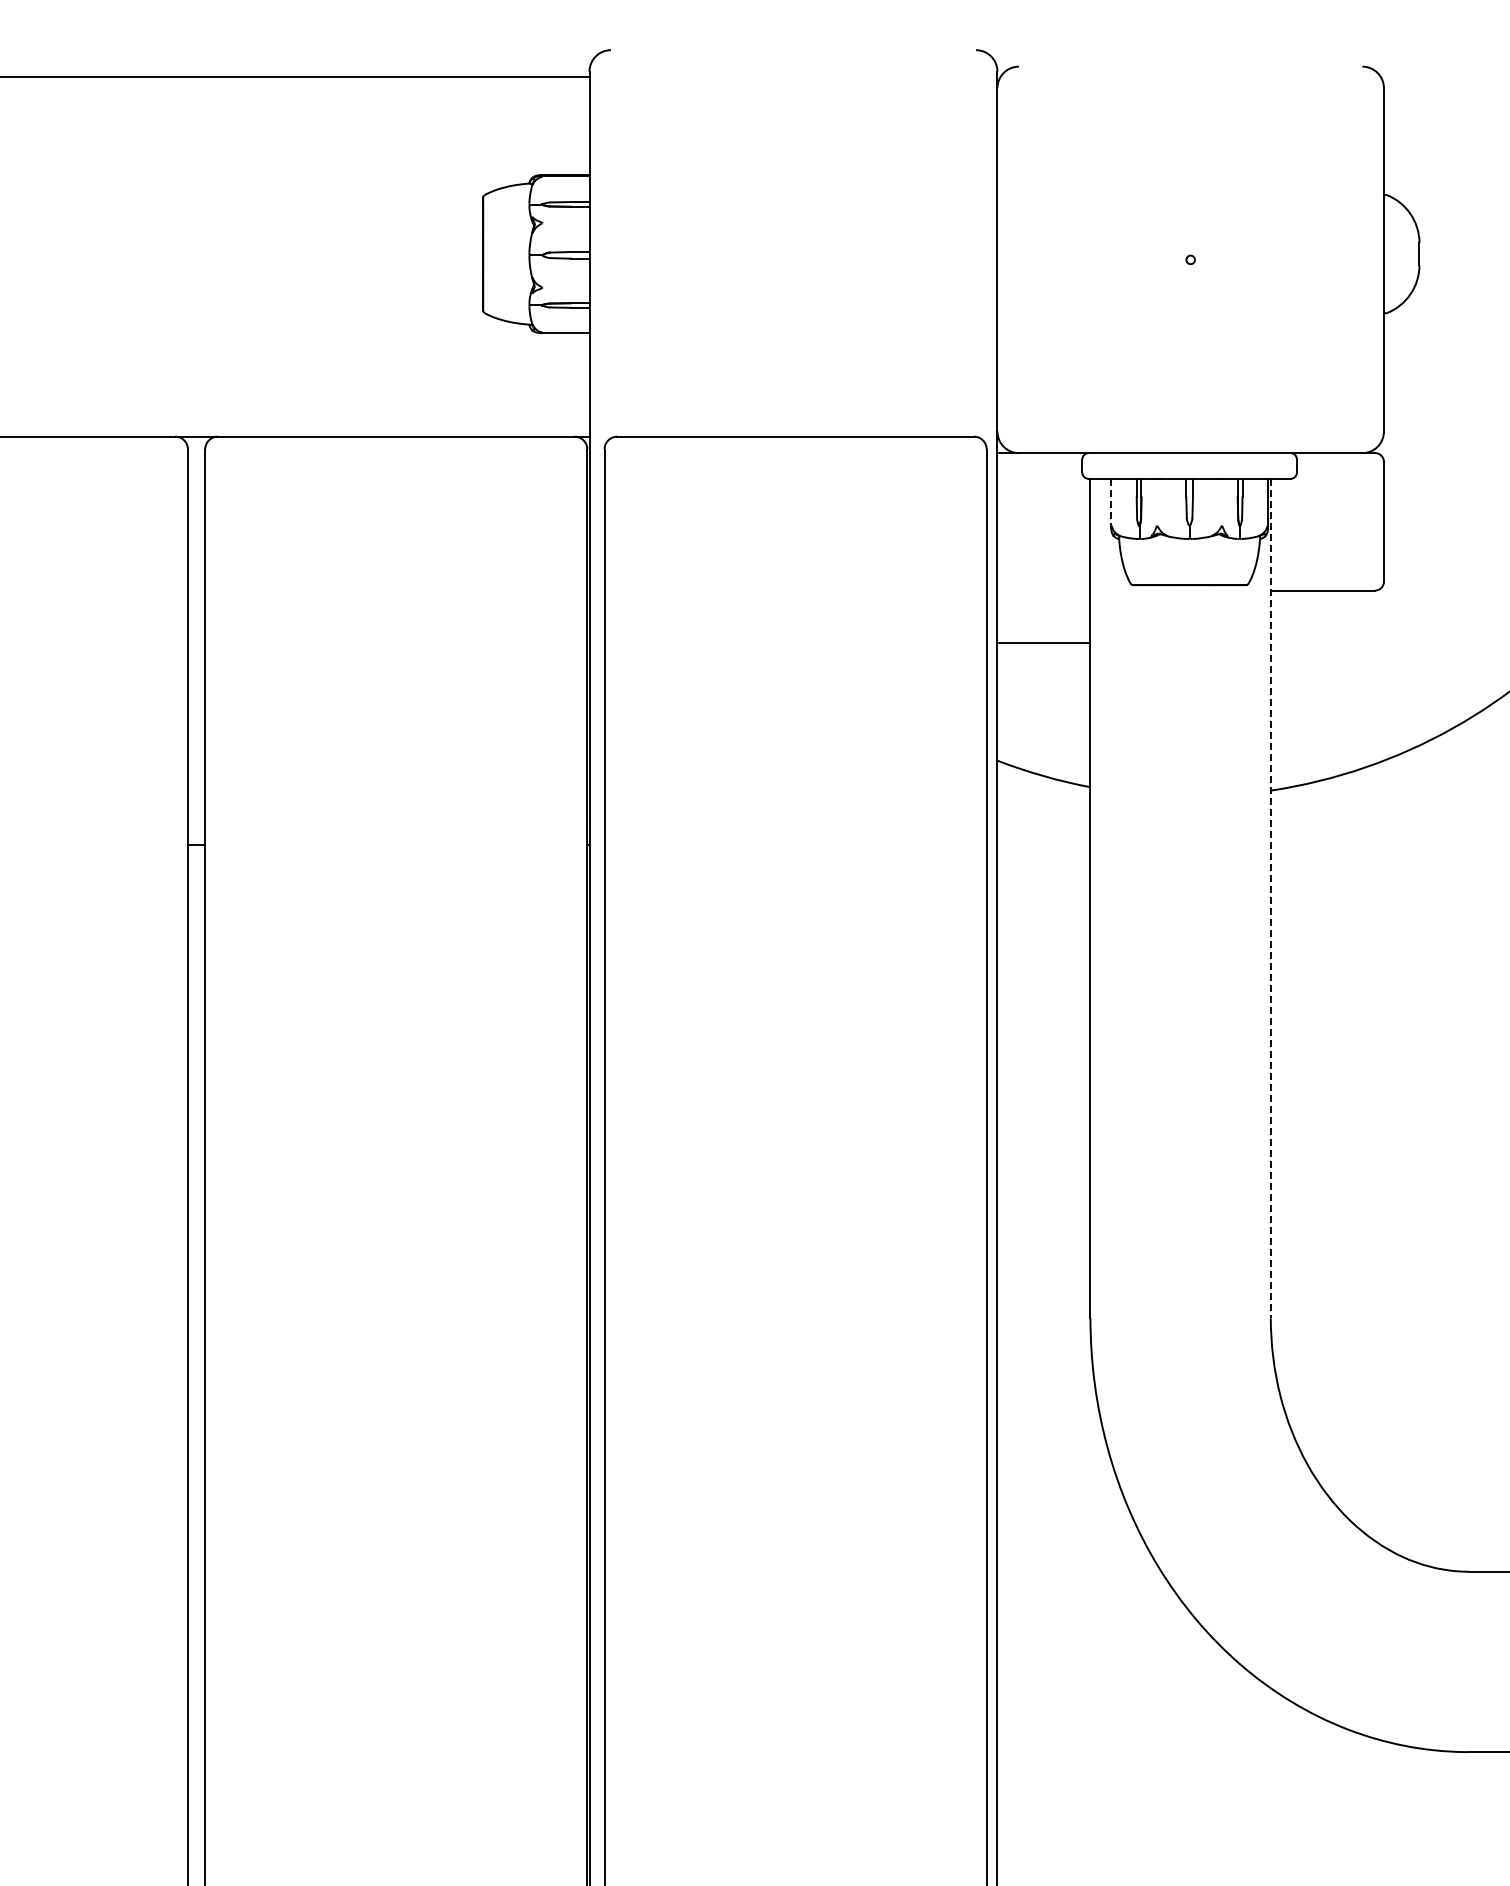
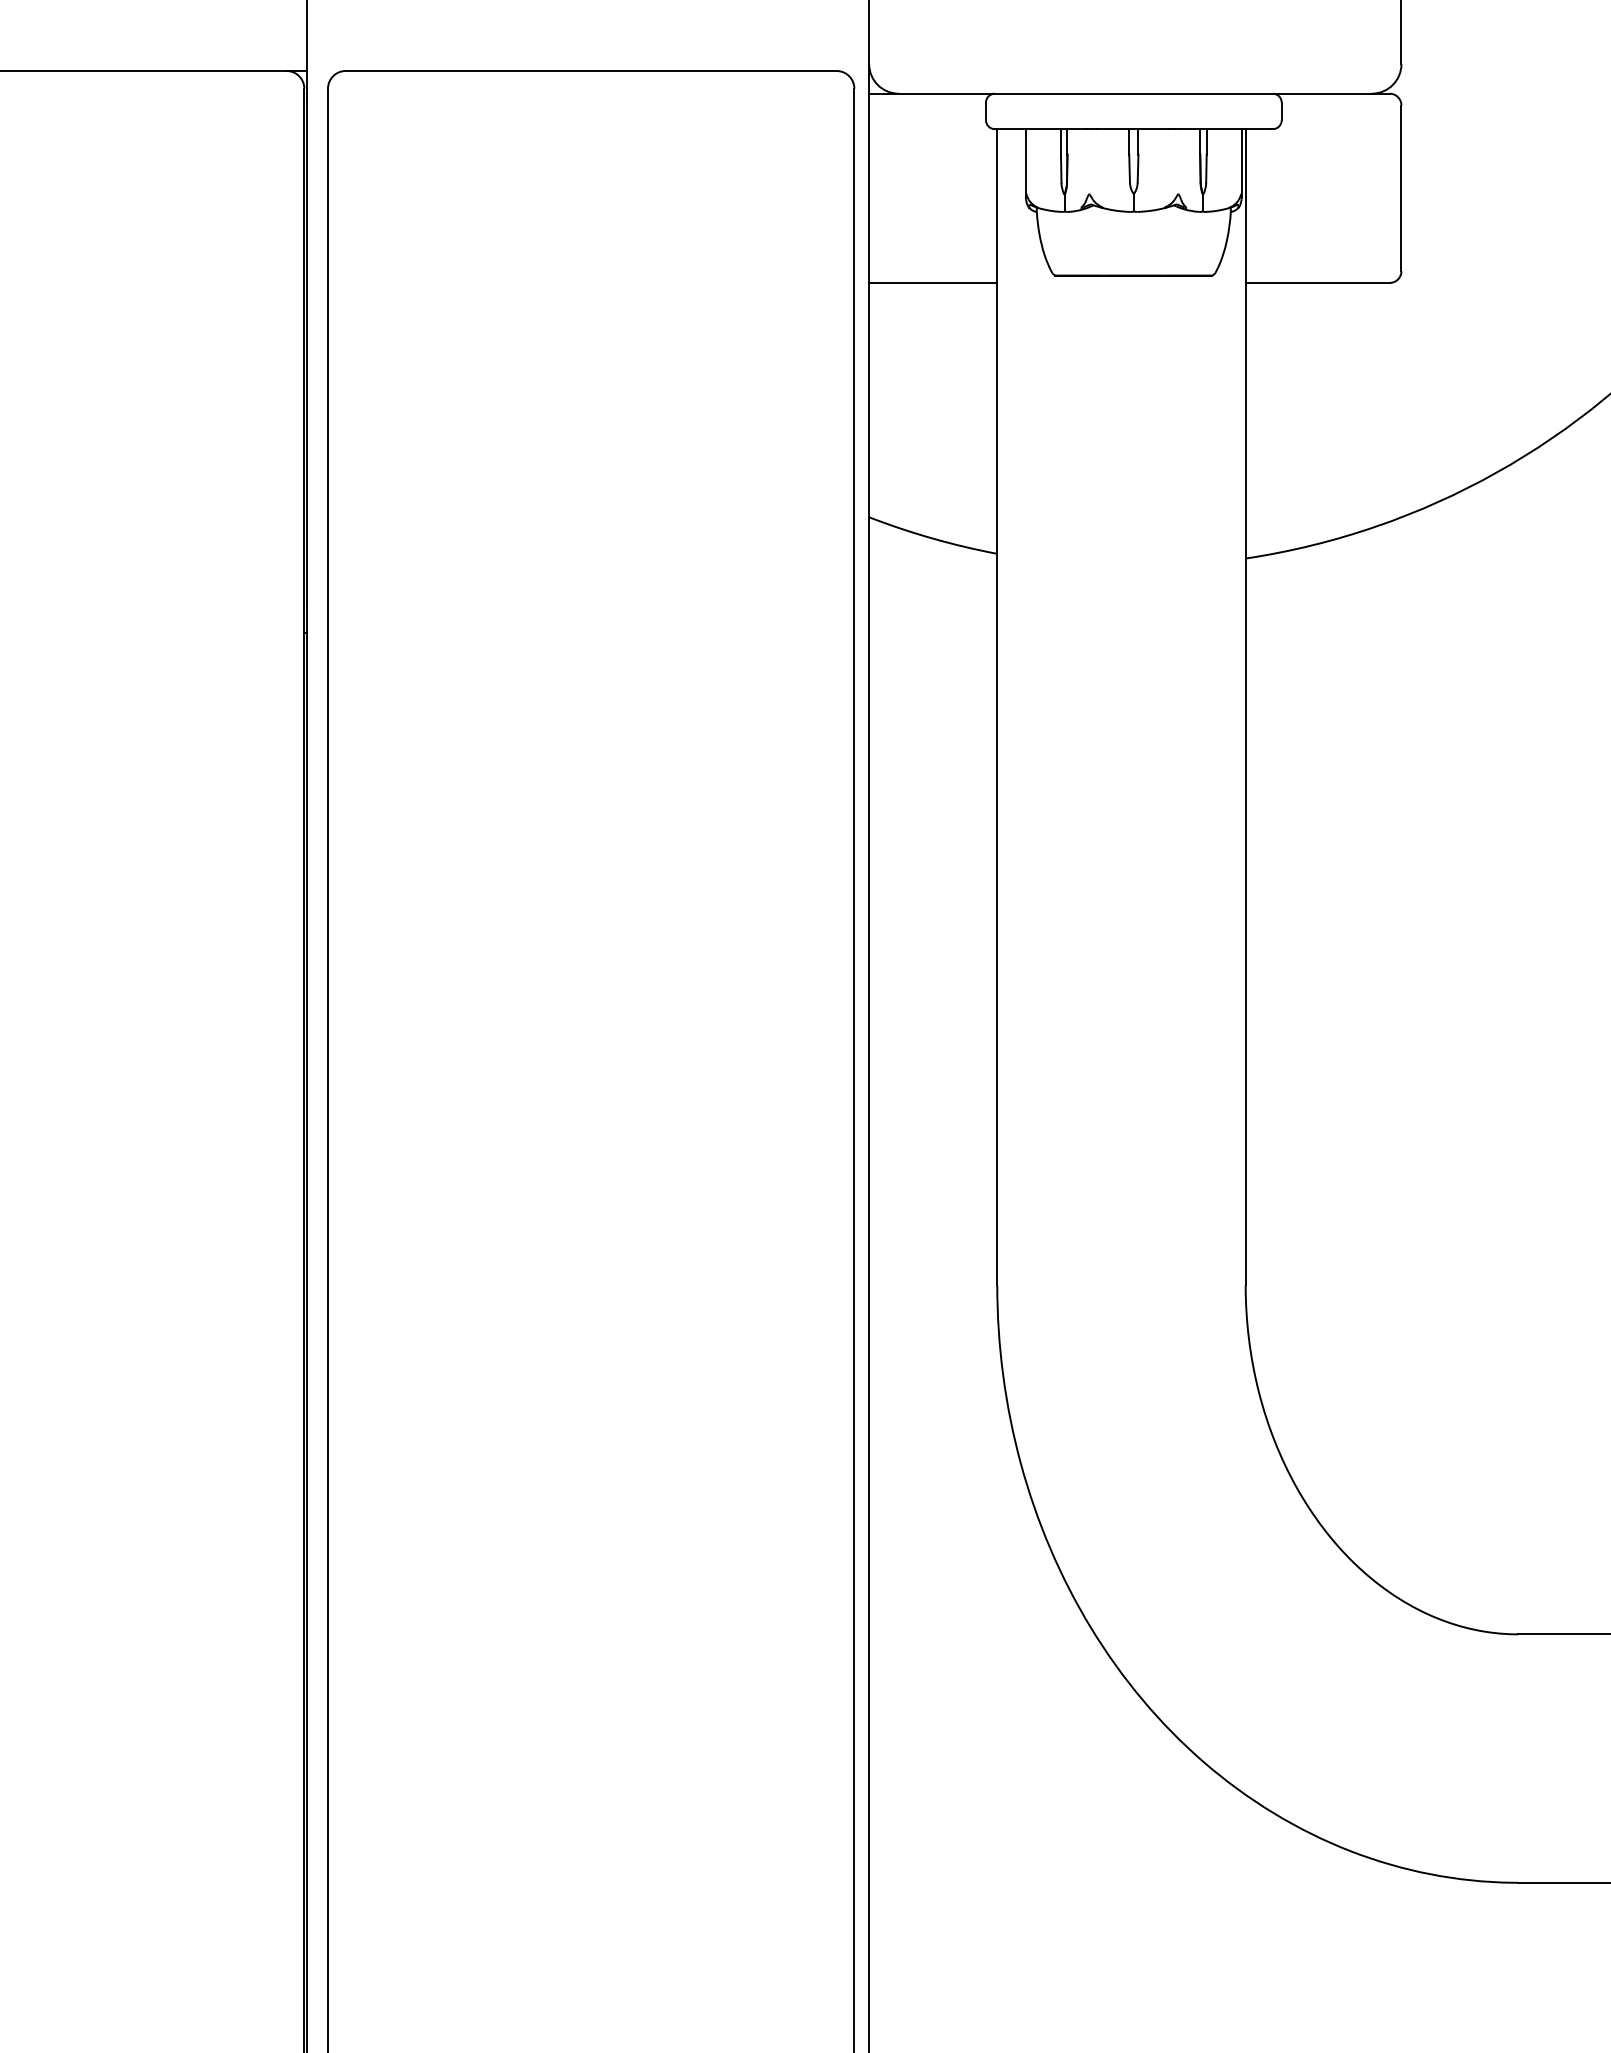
line: (1111, 503) -> (1026, 163), dashed -> solid
line: (1043, 642) -> (932, 282), moved
line: (1270, 898) -> (1245, 707), dashed -> solid

